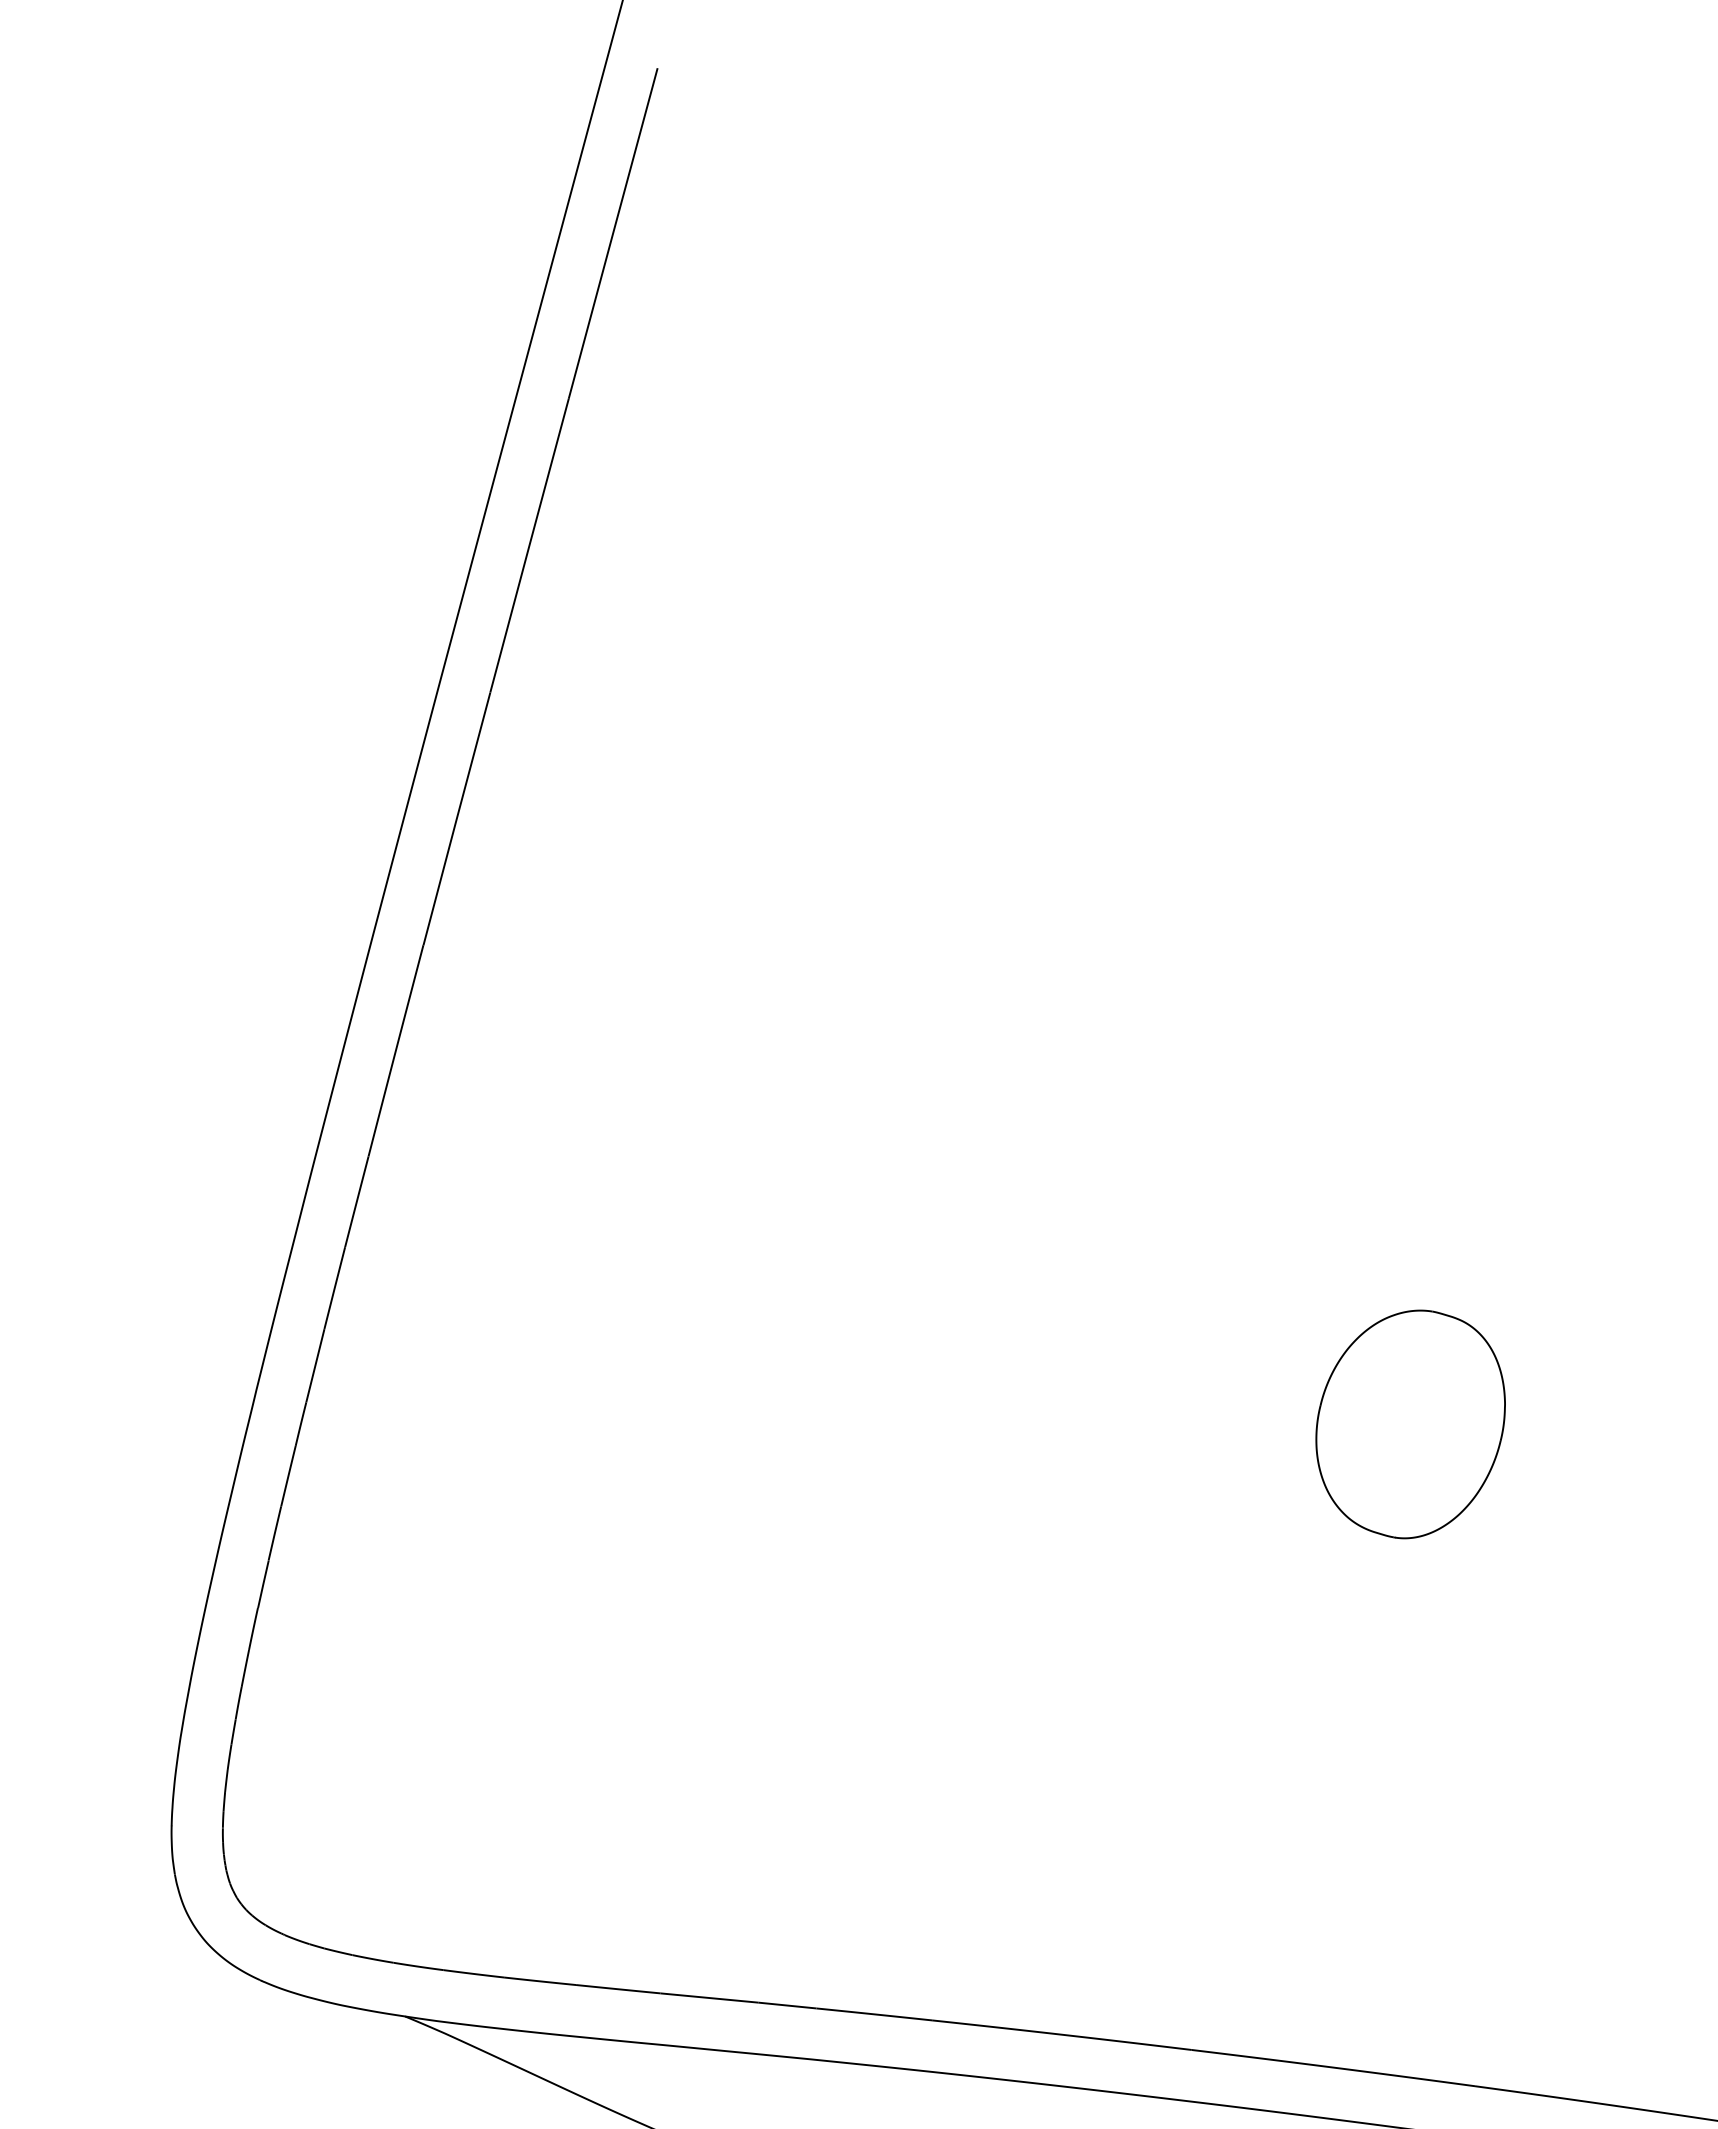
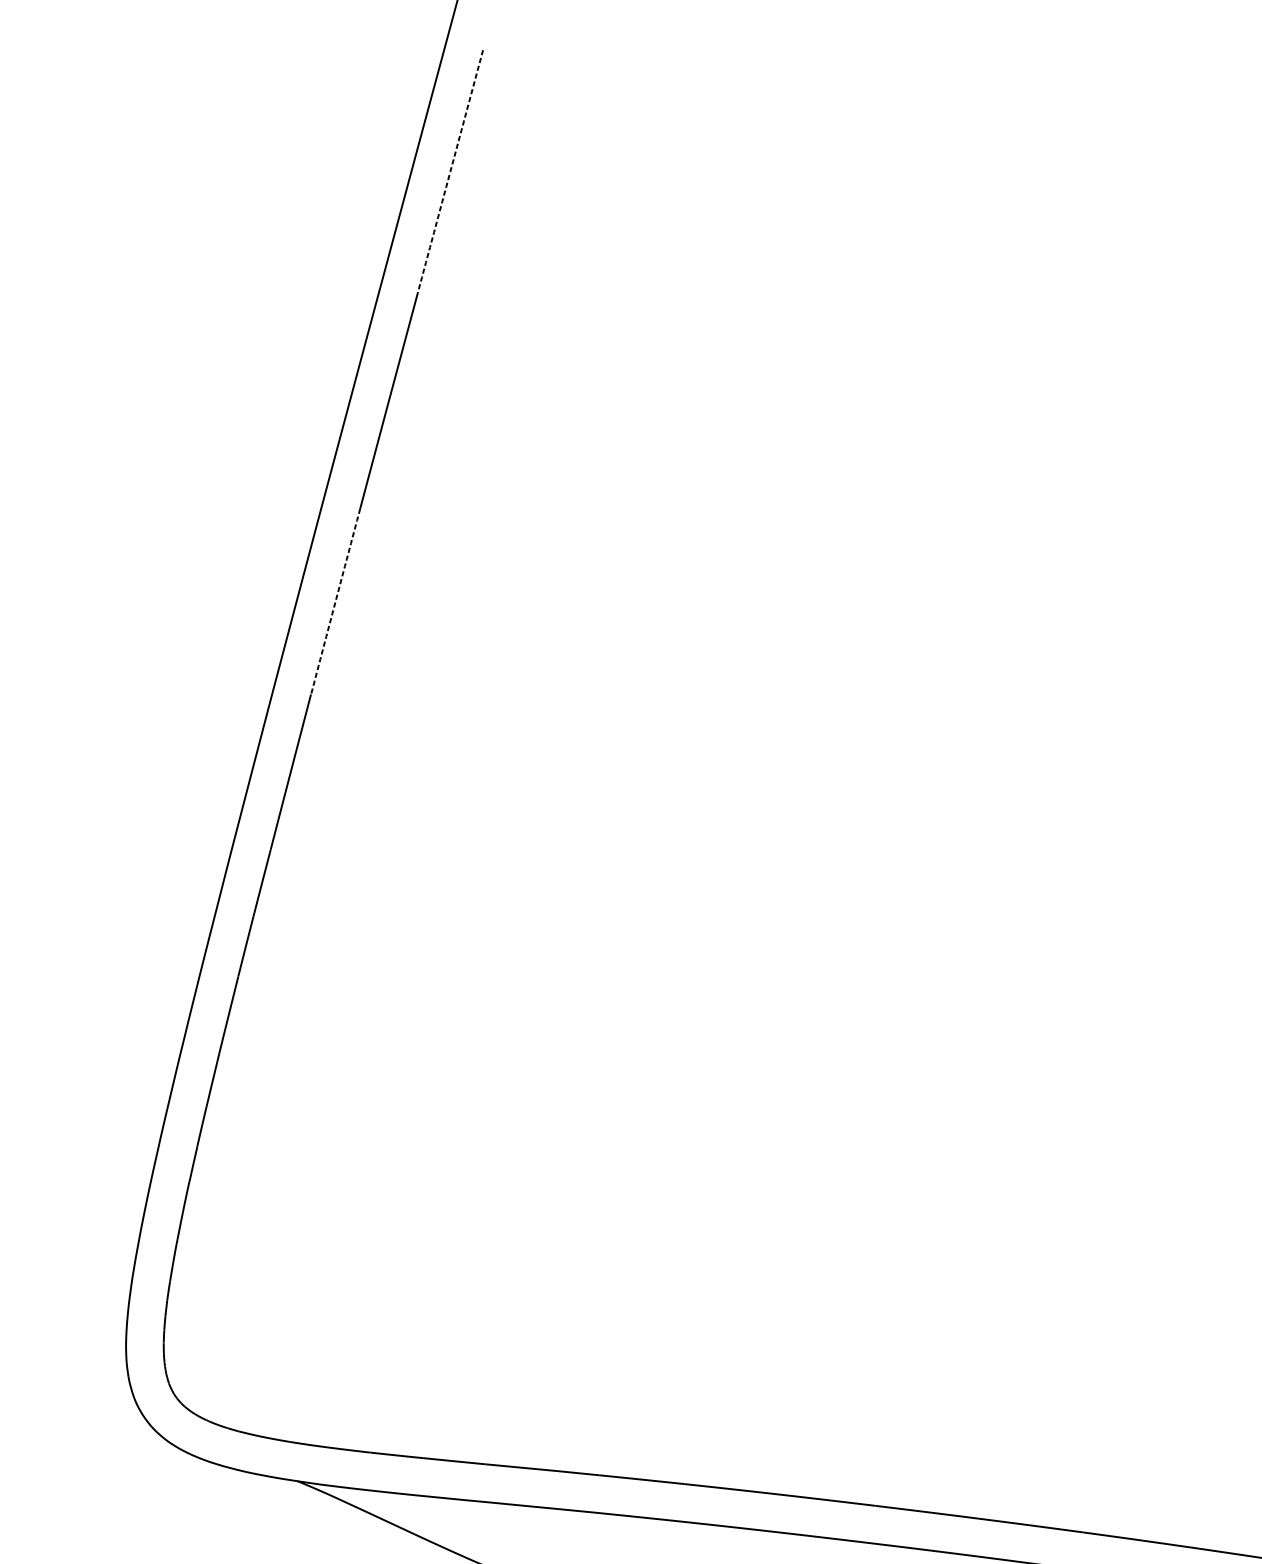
arc: (613, 233) -> (450, 171), solid -> dashed
arc: (456, 818) -> (335, 601), solid -> dashed
part: (1410, 1424) -> (1036, 1046), removed

